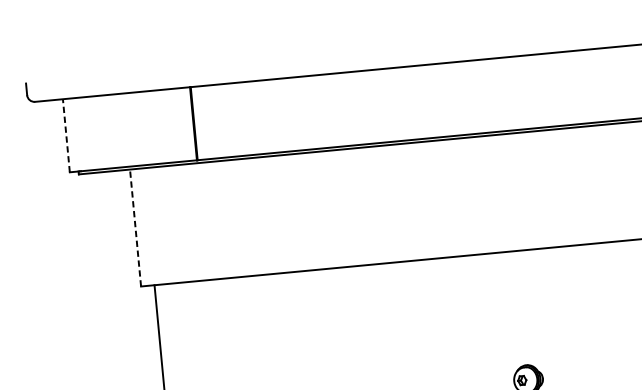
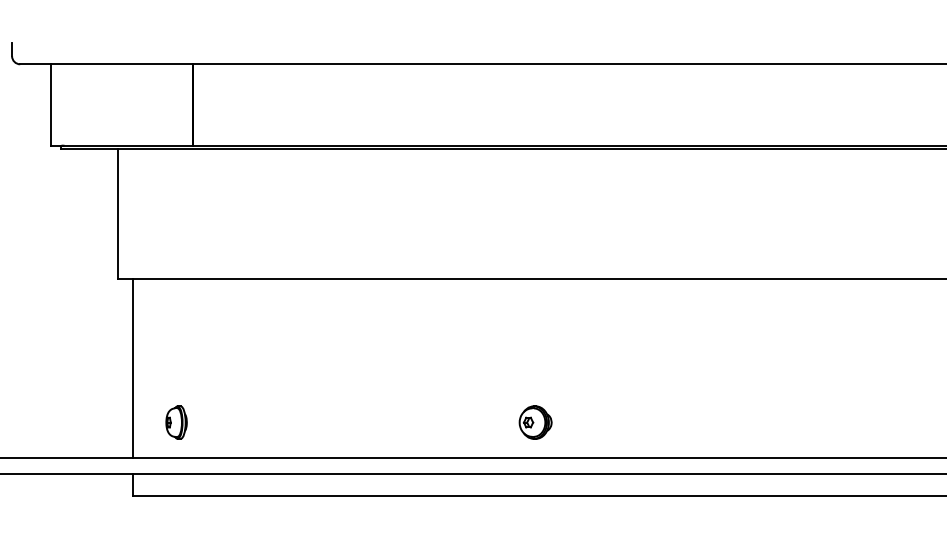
line: (66, 135) -> (51, 104), dashed -> solid
line: (135, 227) -> (117, 213), dashed -> solid

